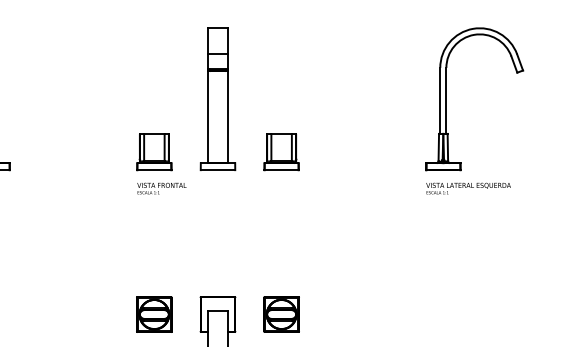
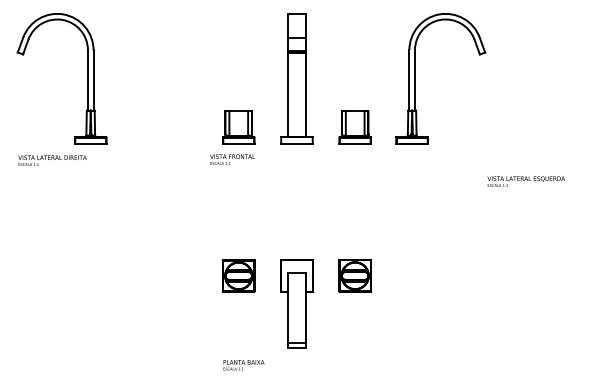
part: (446, 98) -> (415, 78), moved
text: (161, 188) -> (232, 159), moved
text: (467, 188) -> (525, 181), moved

